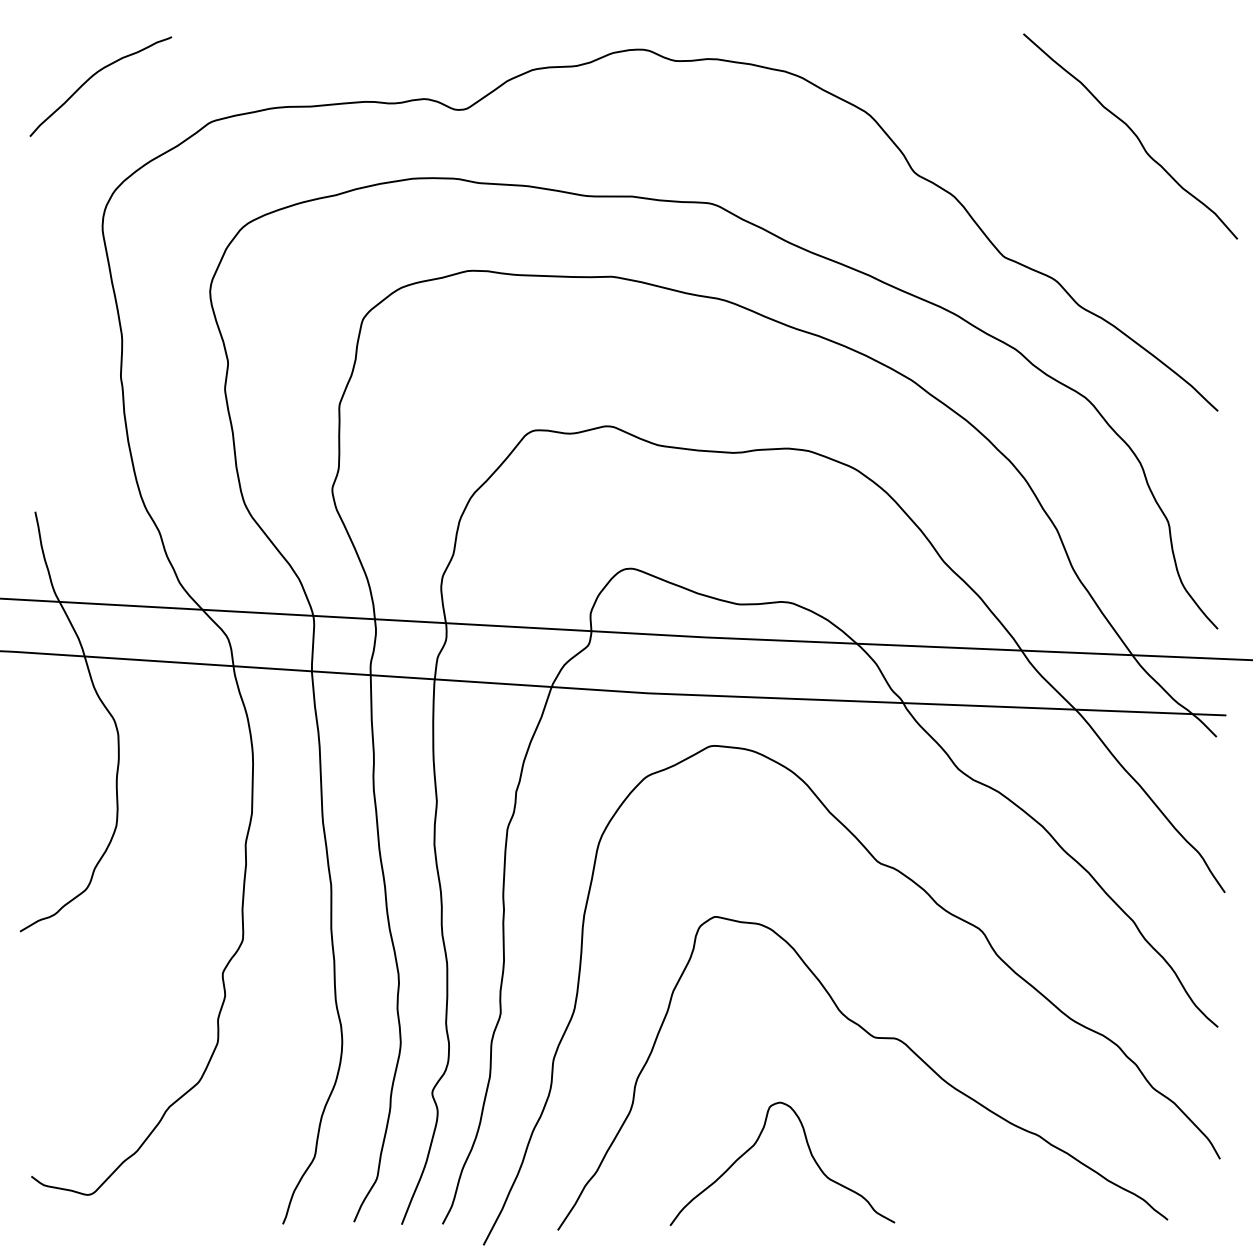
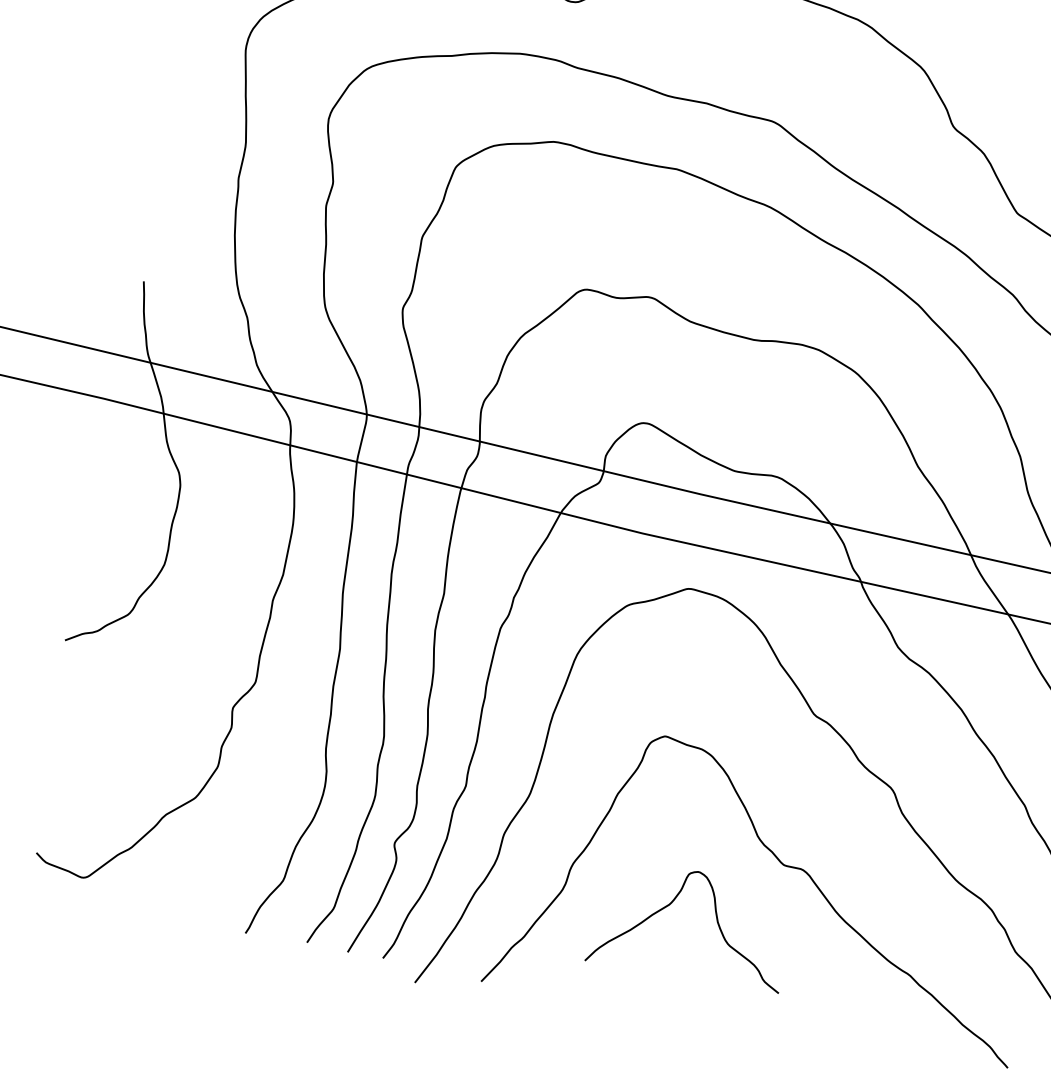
curve: (810, 1154) -> (716, 921), moved

